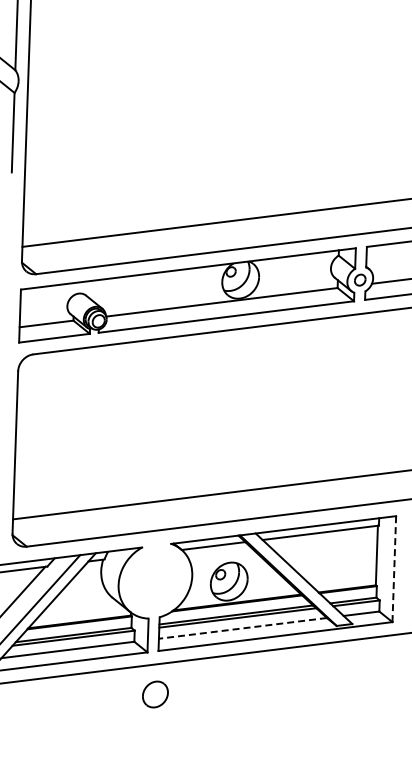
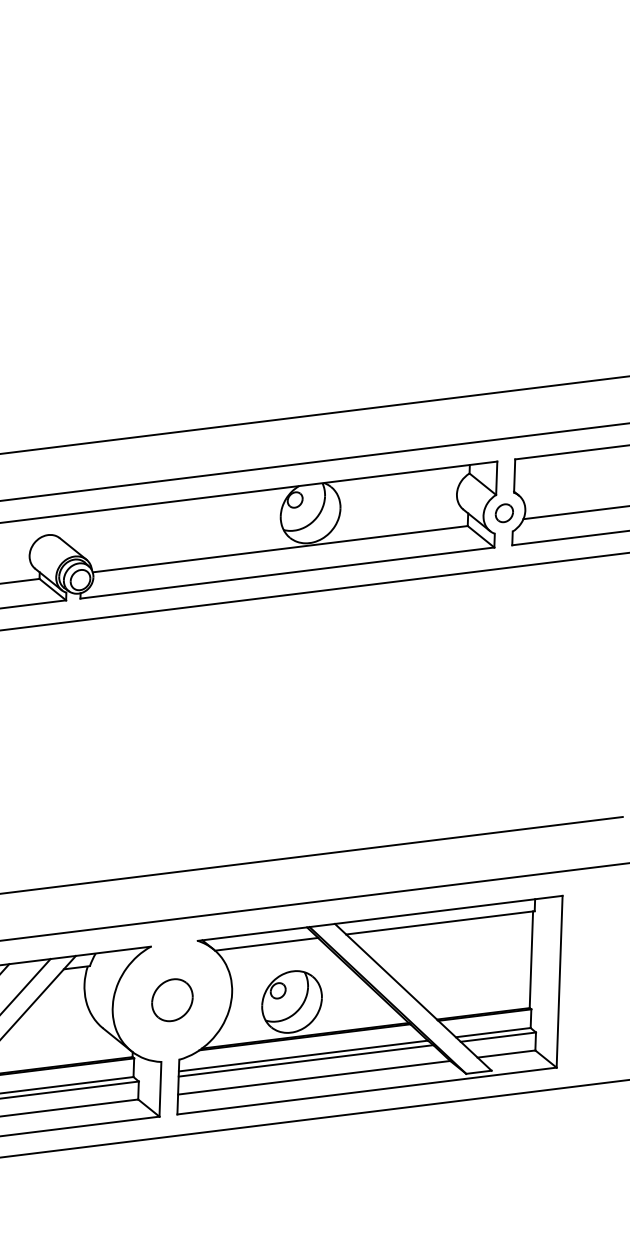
line: (394, 569) -> (559, 982), dashed -> solid
line: (242, 628) -> (313, 1077), dashed -> solid
part: (155, 694) -> (172, 1000), moved

